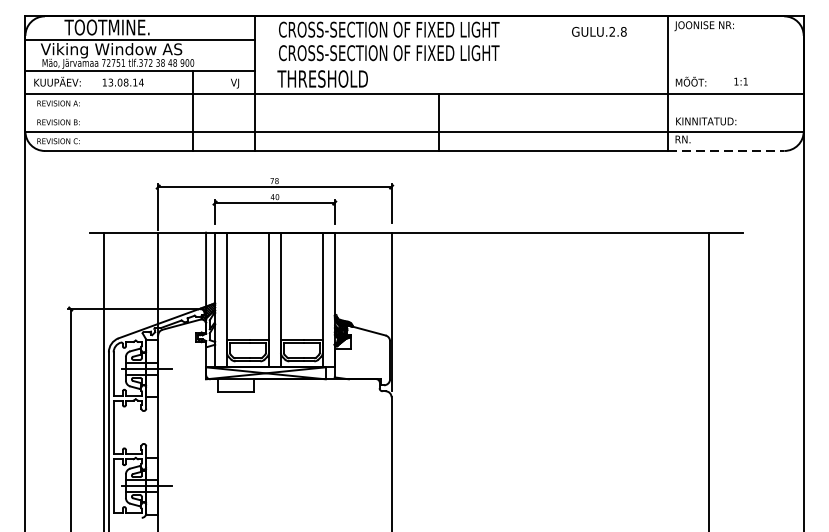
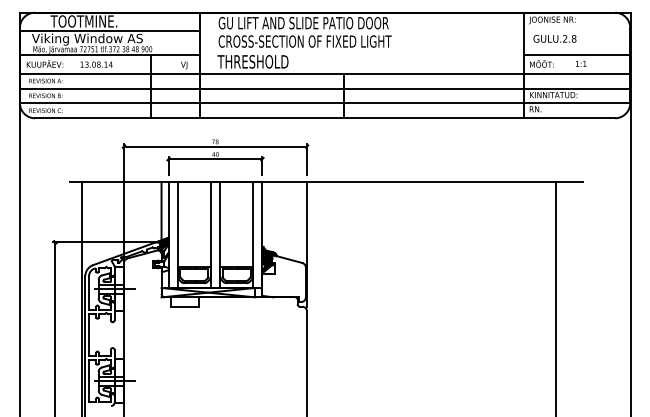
text: (390, 28) -> (306, 22), CROSS-SECTION OF FIXED LIGHT -> GU LIFT AND SLIDE PATIO DOOR
text: (598, 31) -> (554, 38), moved
line: (735, 70) -> (576, 55), added
line: (413, 112) -> (324, 88), added
line: (726, 151) -> (569, 118), dashed -> solid

